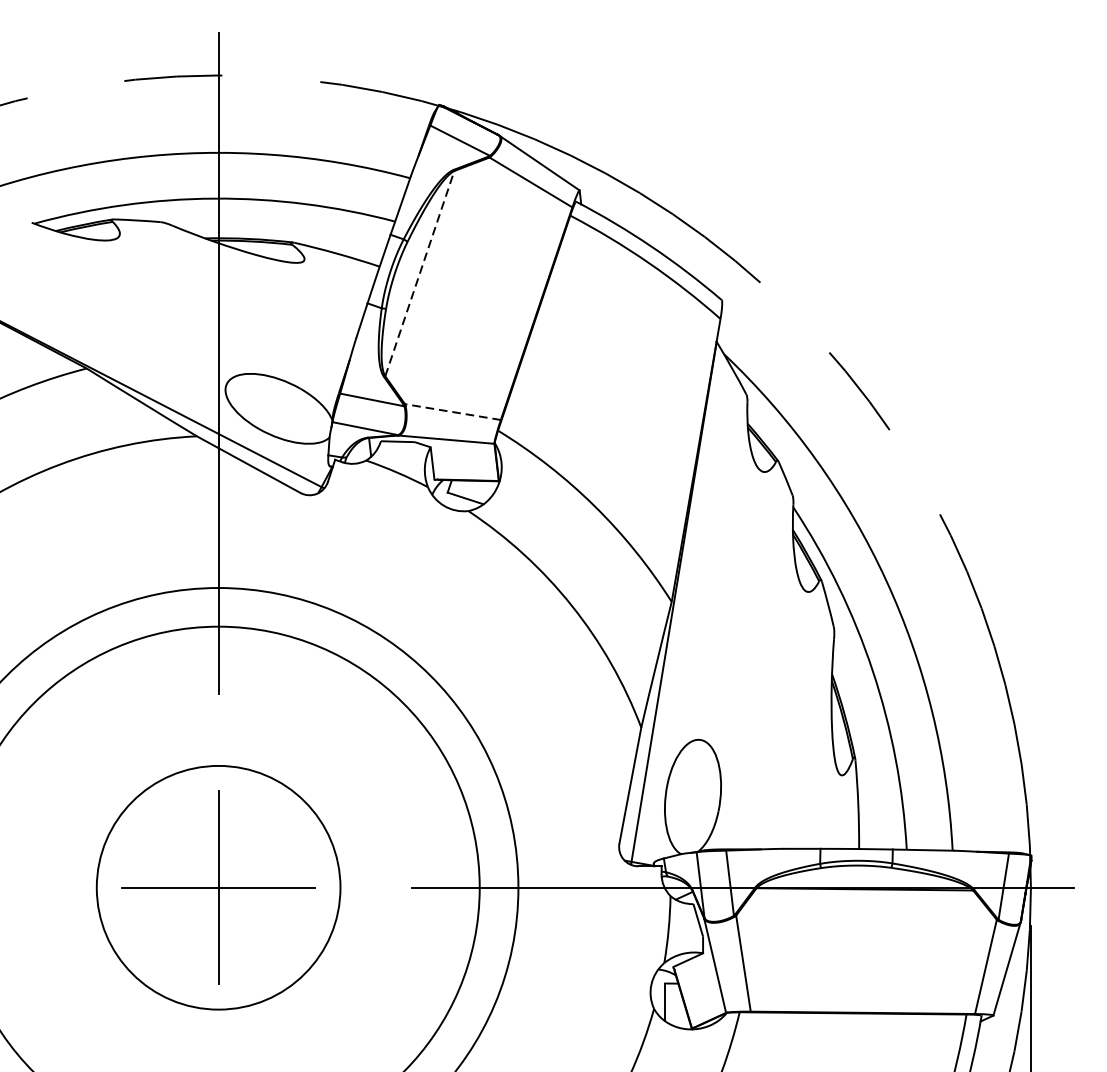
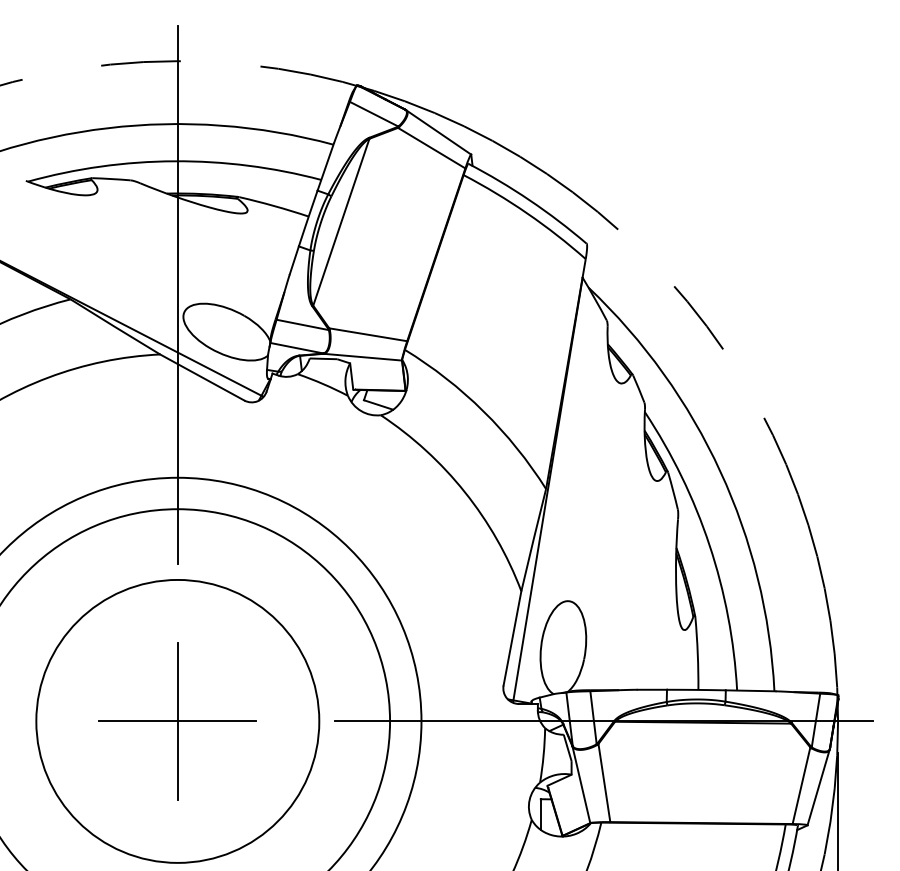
line: (420, 272) -> (341, 221), dashed -> solid
line: (453, 411) -> (368, 334), dashed -> solid
circle: (218, 886) -> (177, 720), size x1.43

